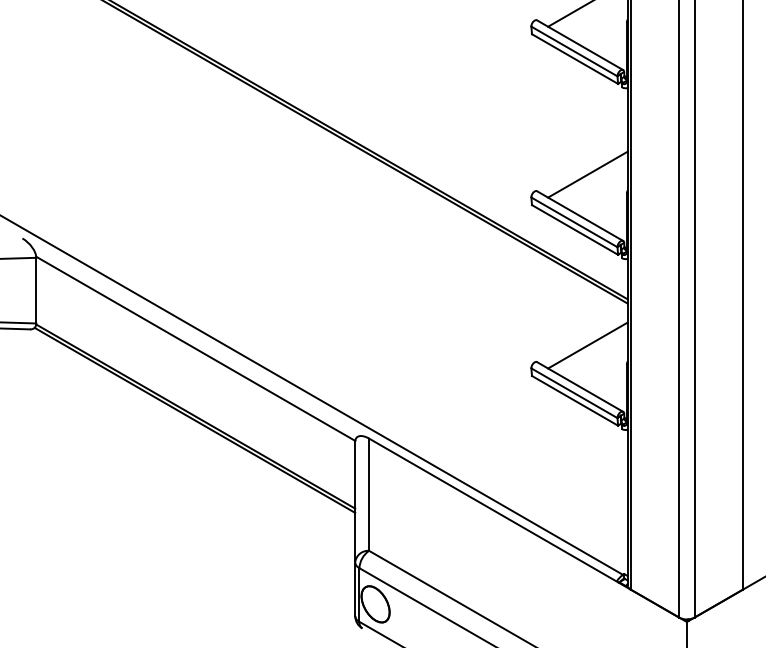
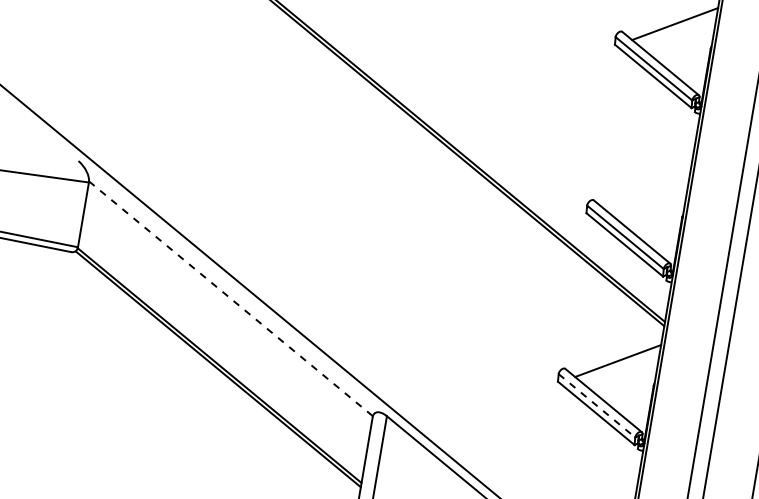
line: (587, 174) -> (646, 192), removed
line: (196, 349) -> (231, 299), solid -> dashed
line: (574, 393) -> (596, 406), solid -> dashed

